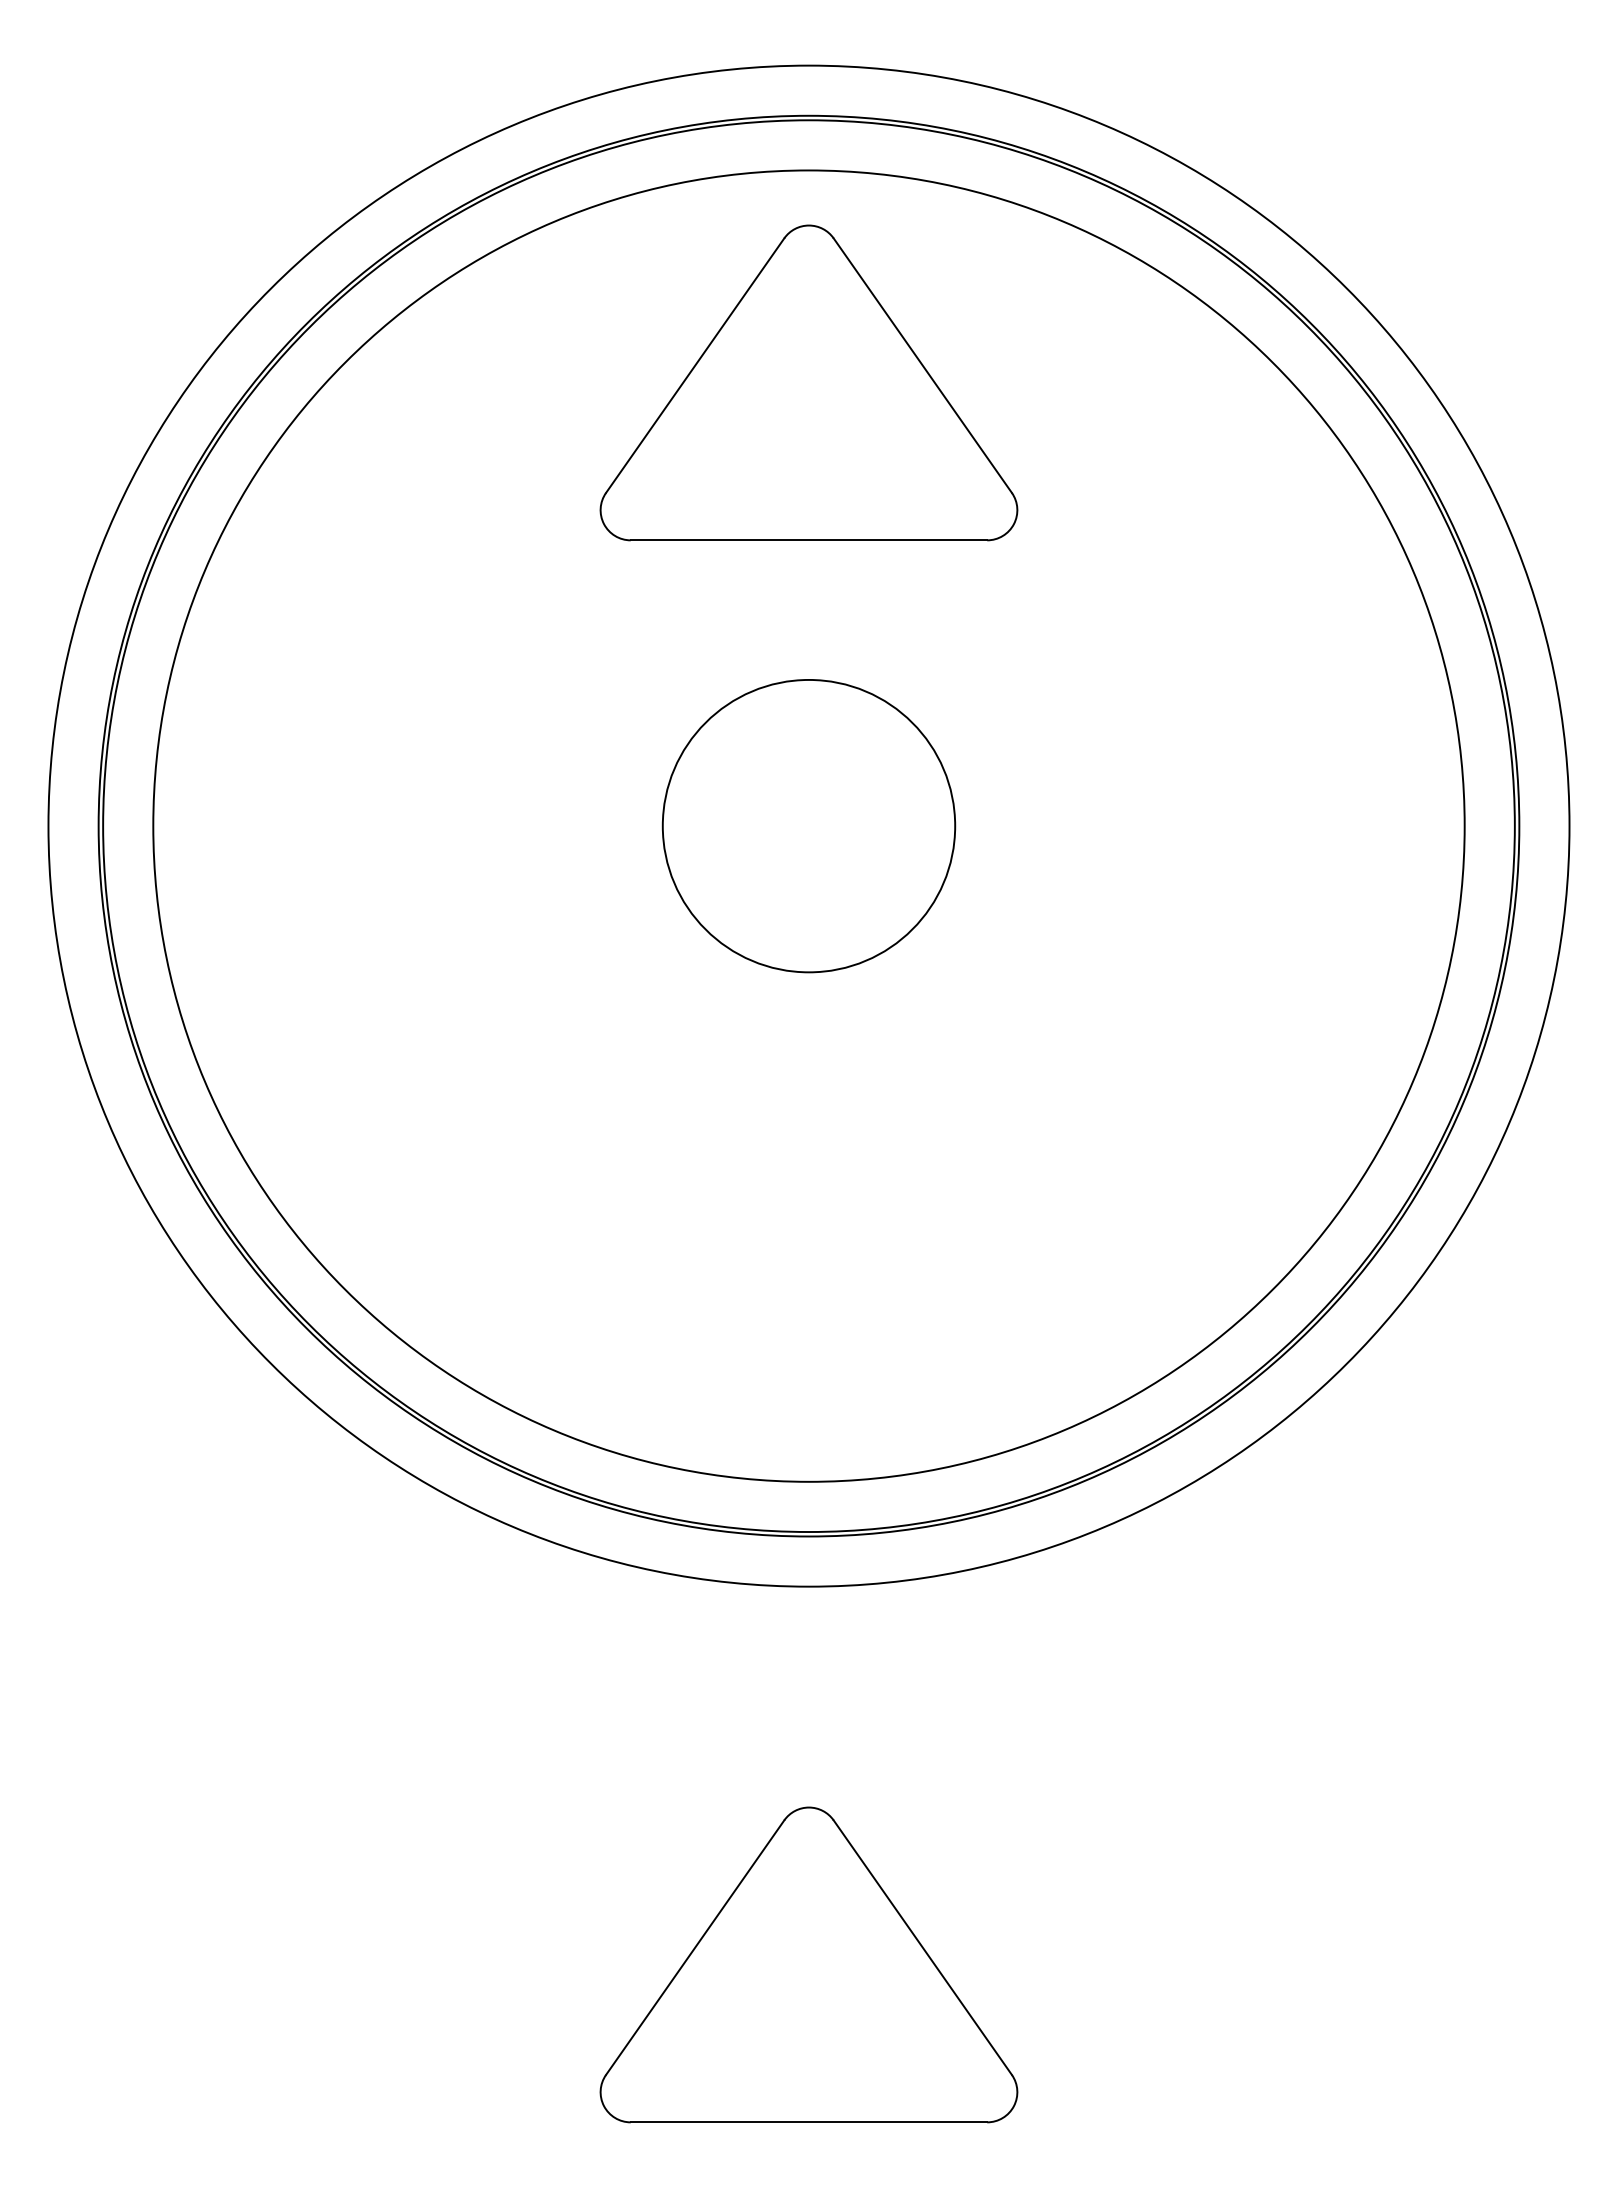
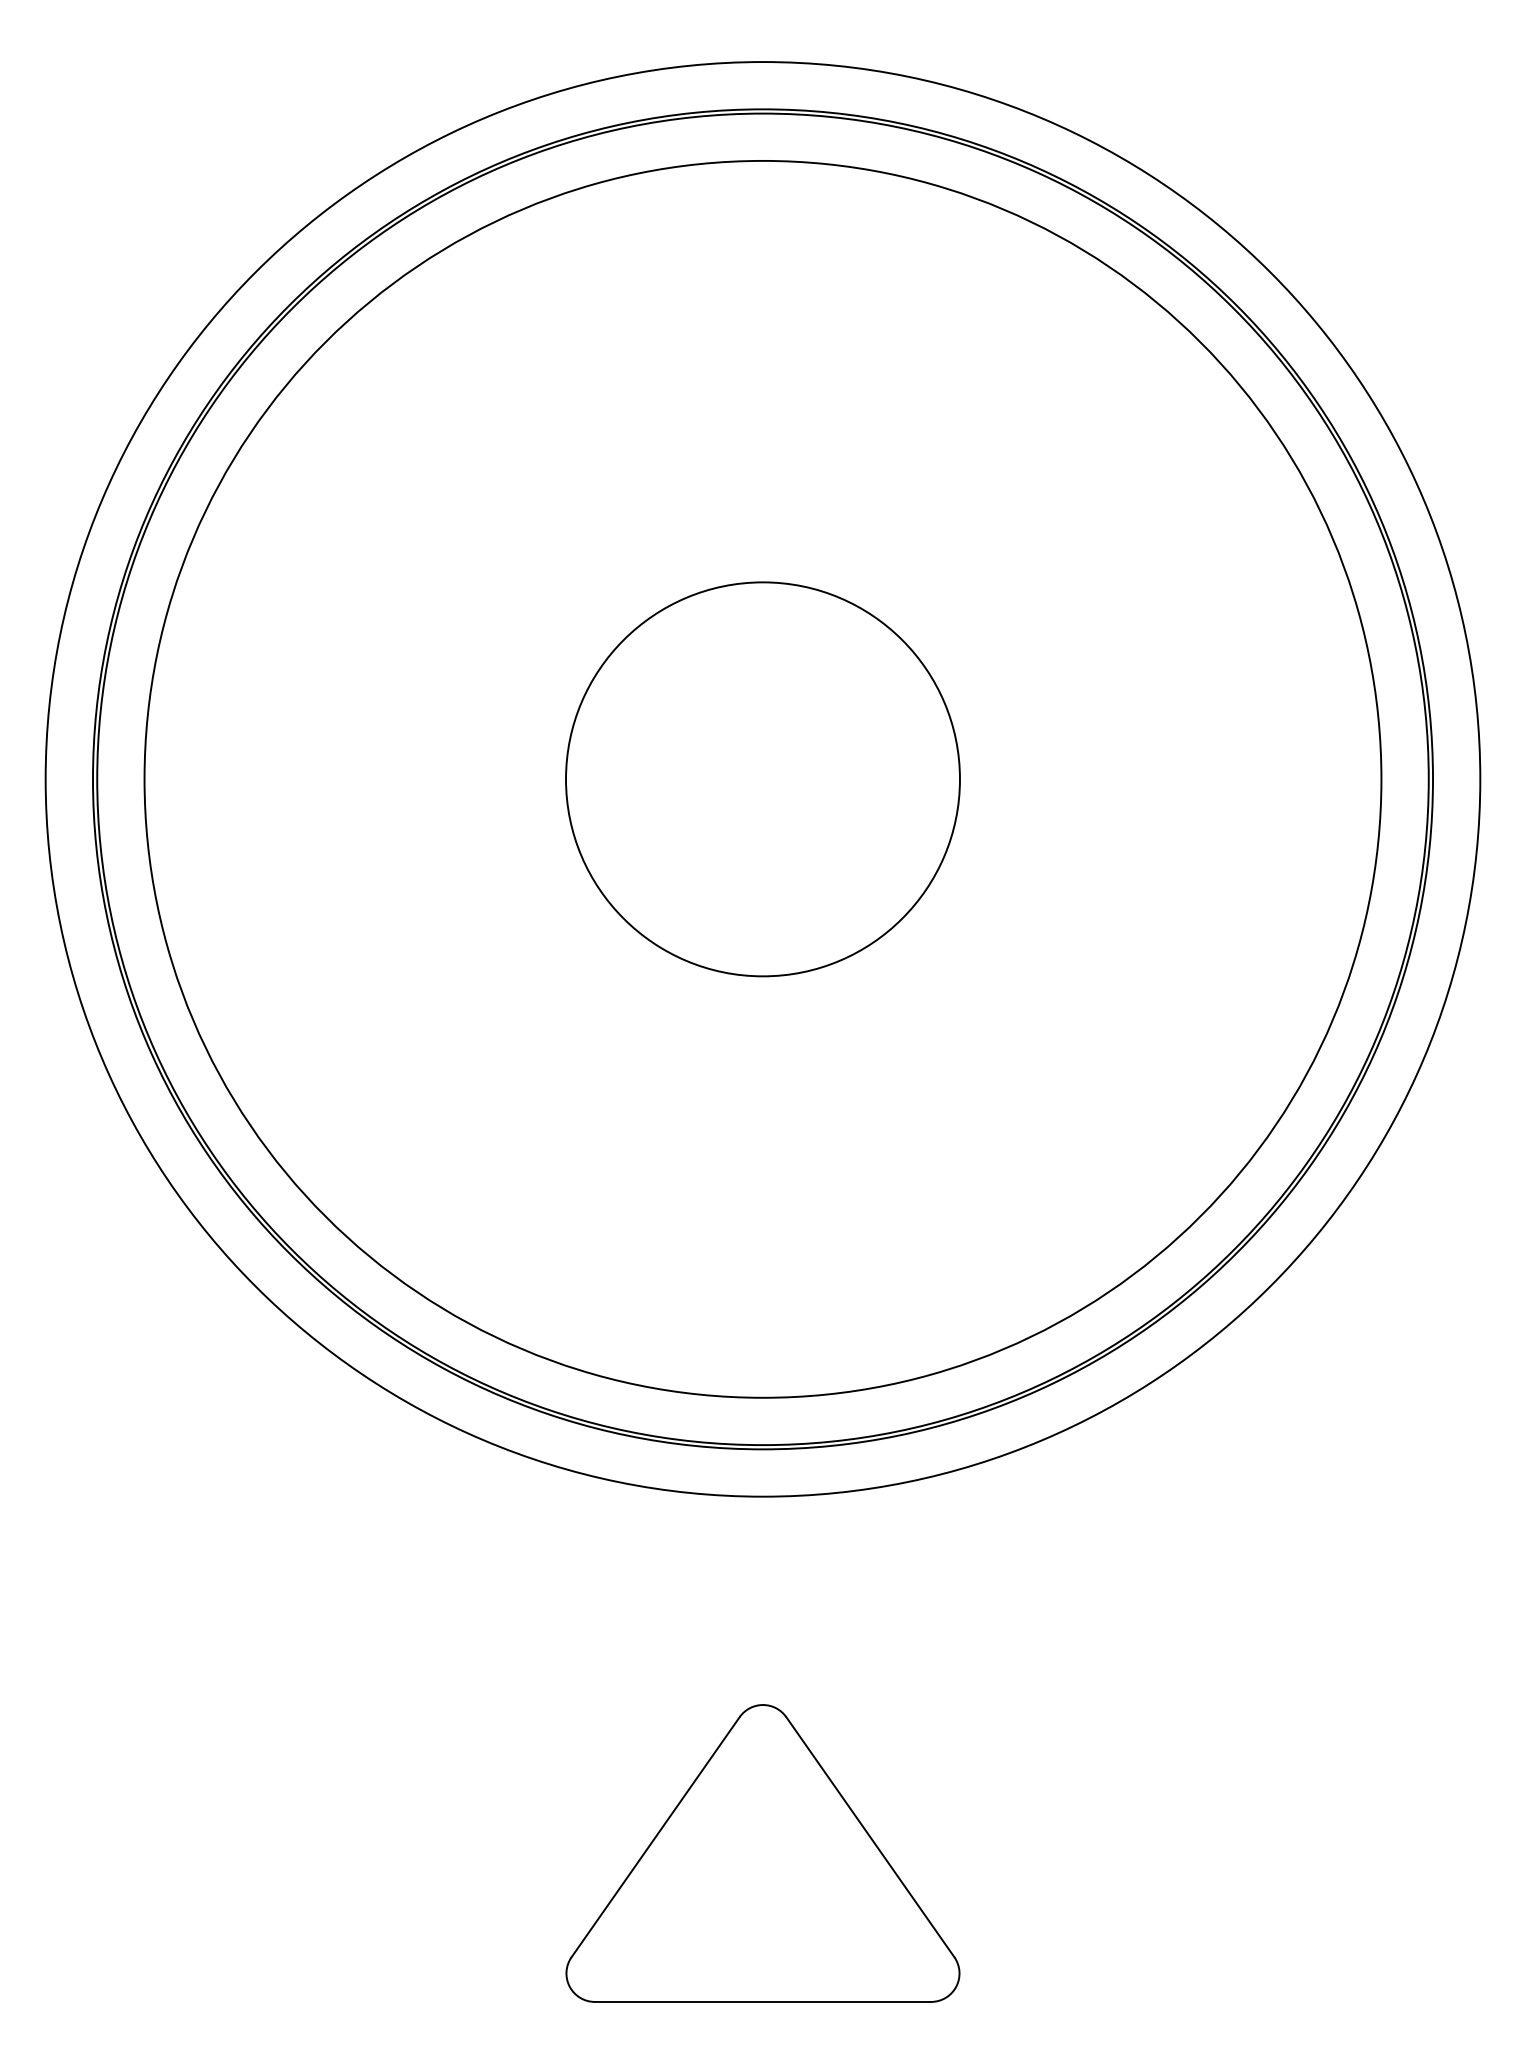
part: (808, 382) -> (762, 360), removed
circle: (808, 826) -> (762, 779), size x1.43

